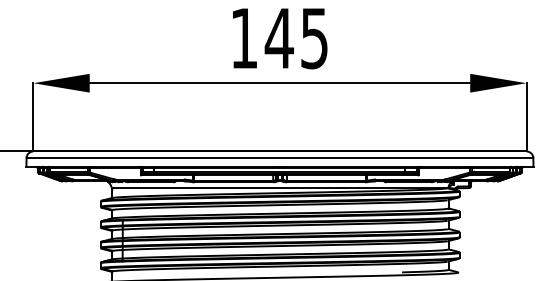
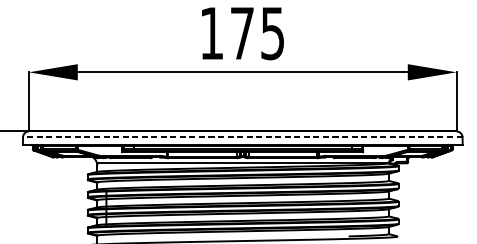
text: (278, 38) -> (241, 33), 145 -> 175
line: (279, 158) -> (242, 137), solid -> dashed

